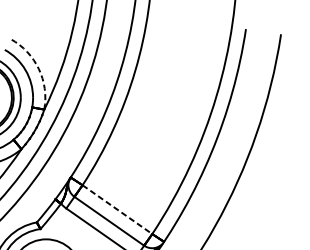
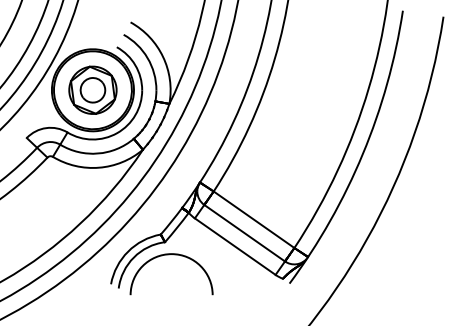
arc: (39, 68) -> (163, 56), dashed -> solid
line: (117, 210) -> (254, 220), dashed -> solid

